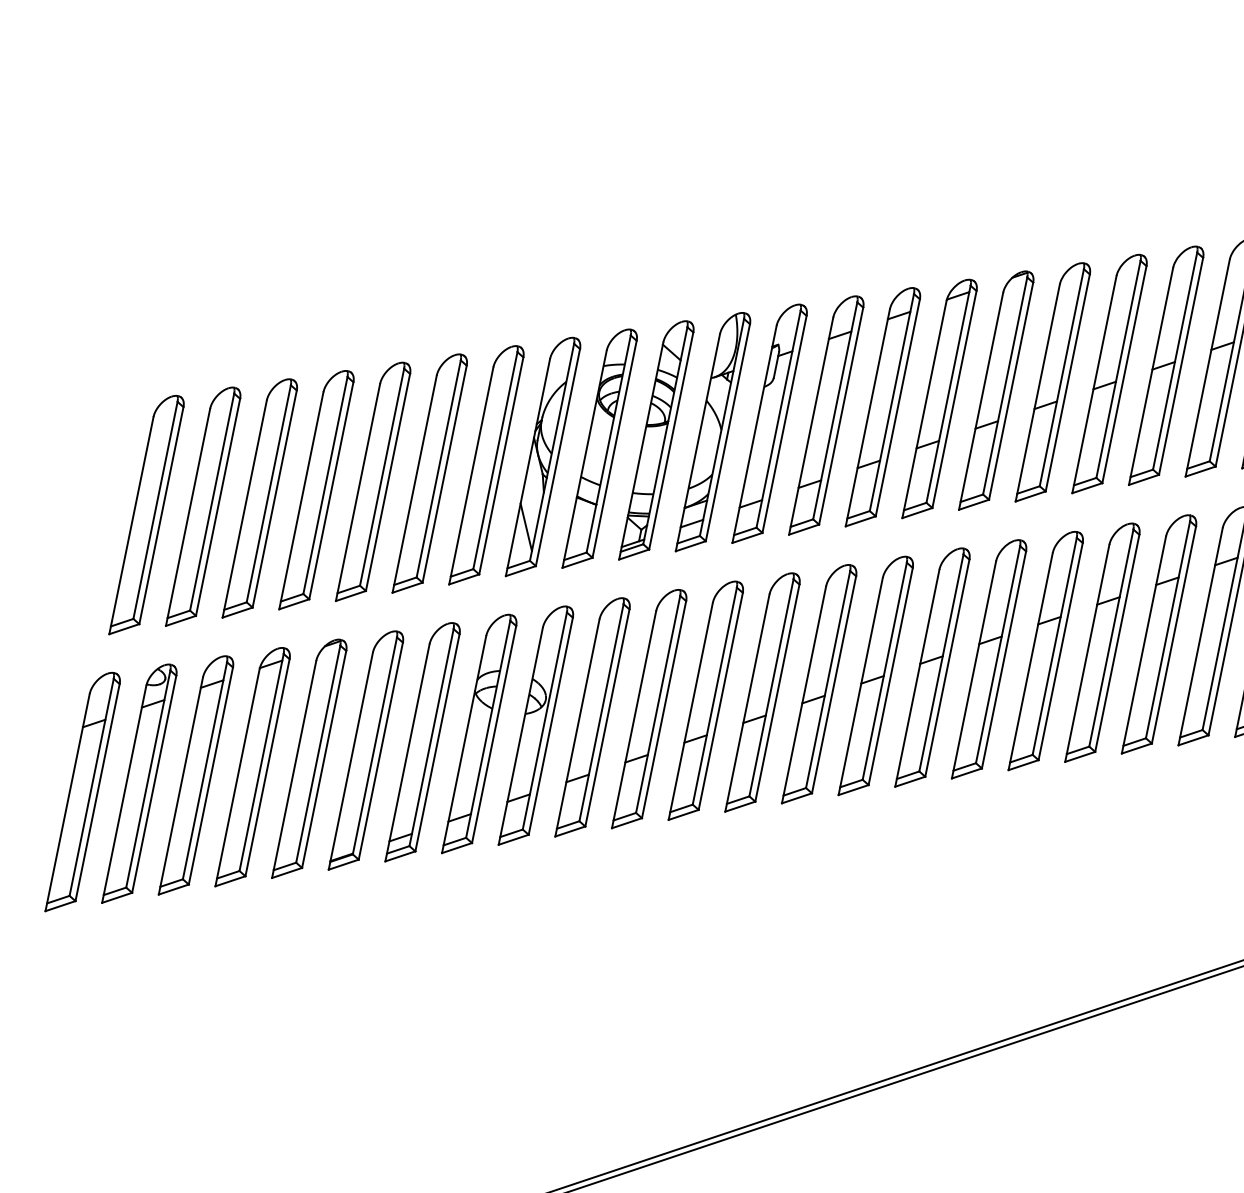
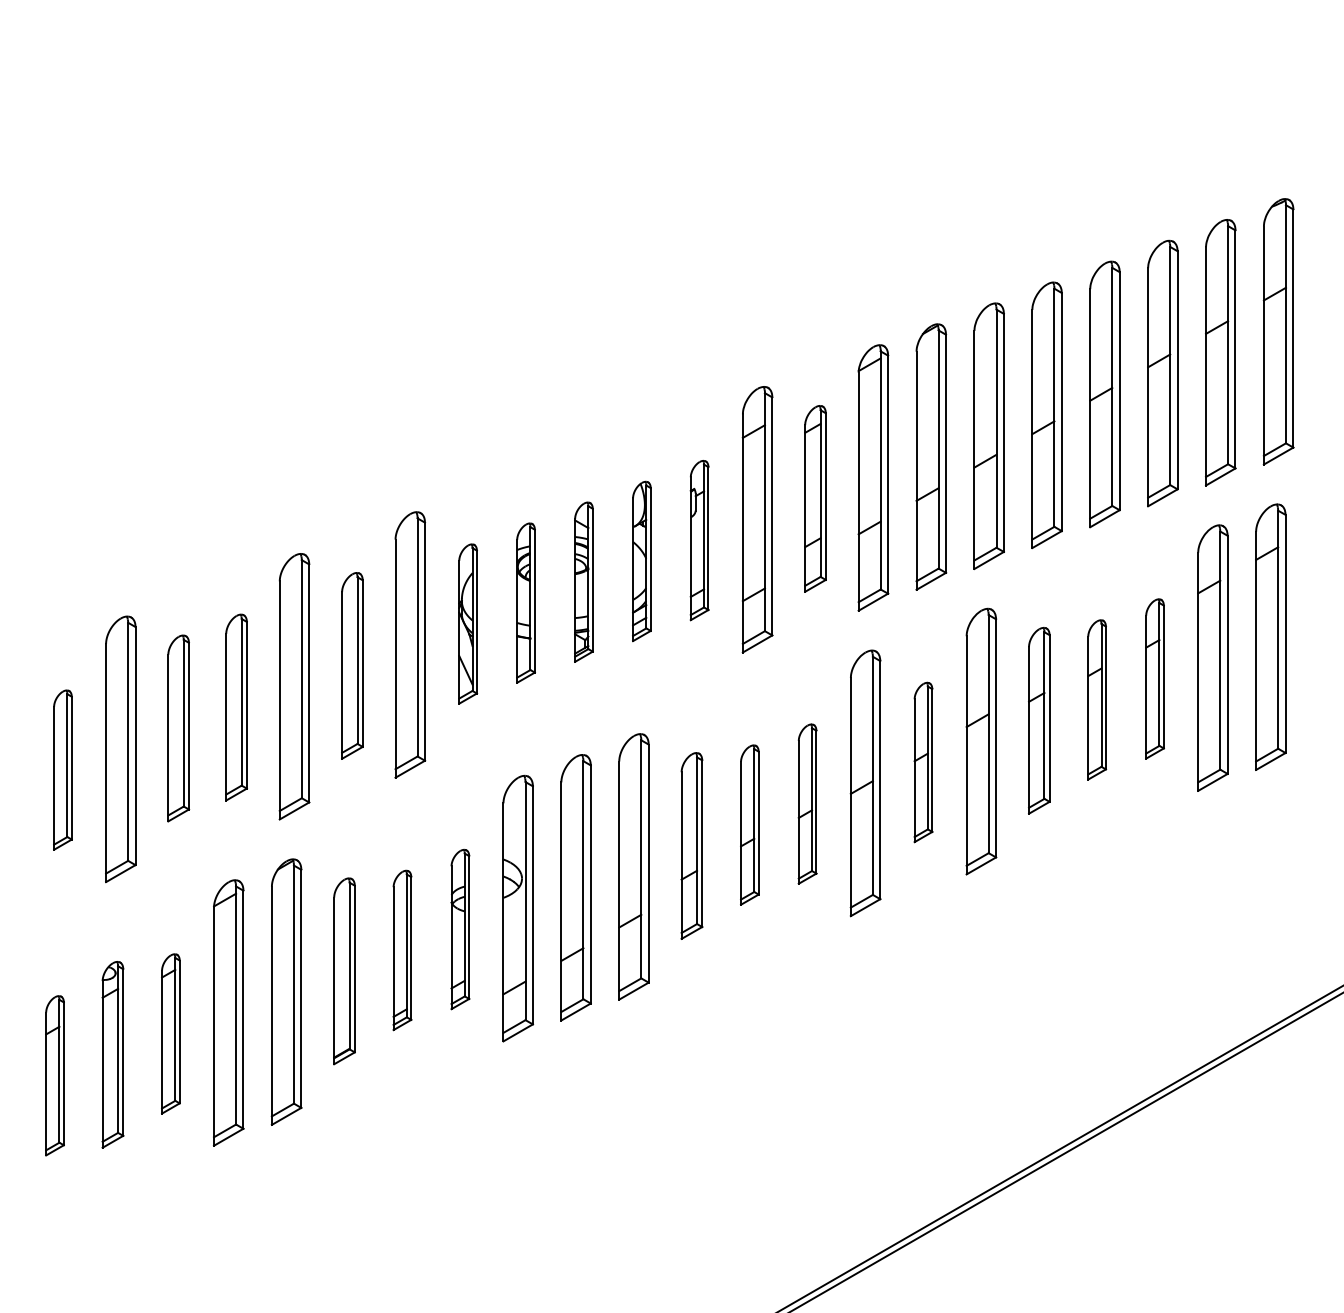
part: (883, 407) -> (815, 498), size x0.7
part: (770, 424) -> (699, 540), size x0.6
part: (713, 432) -> (641, 561), size x0.6
part: (656, 440) -> (583, 581), size x0.6
part: (600, 448) -> (525, 602), size x0.6
part: (543, 457) -> (467, 623), size x0.6
part: (430, 474) -> (352, 665), size x0.7
part: (317, 490) -> (236, 707), size x0.7
part: (260, 499) -> (178, 728), size x0.7
part: (147, 515) -> (62, 769), size x0.6
part: (1159, 634) -> (1154, 678), size x0.6
part: (1102, 643) -> (1096, 699), size x0.6
part: (1046, 651) -> (1039, 720), size x0.7
part: (933, 668) -> (923, 762), size x0.6
part: (820, 684) -> (807, 803), size x0.6
part: (763, 692) -> (749, 824), size x0.6
part: (706, 701) -> (691, 845), size x0.7
part: (480, 734) -> (460, 929), size x0.6
part: (423, 743) -> (402, 950), size x0.6
part: (366, 751) -> (344, 971), size x0.7
part: (196, 775) -> (170, 1033), size x0.6
part: (139, 784) -> (112, 1054), size x0.7
part: (83, 792) -> (54, 1075), size x0.6

